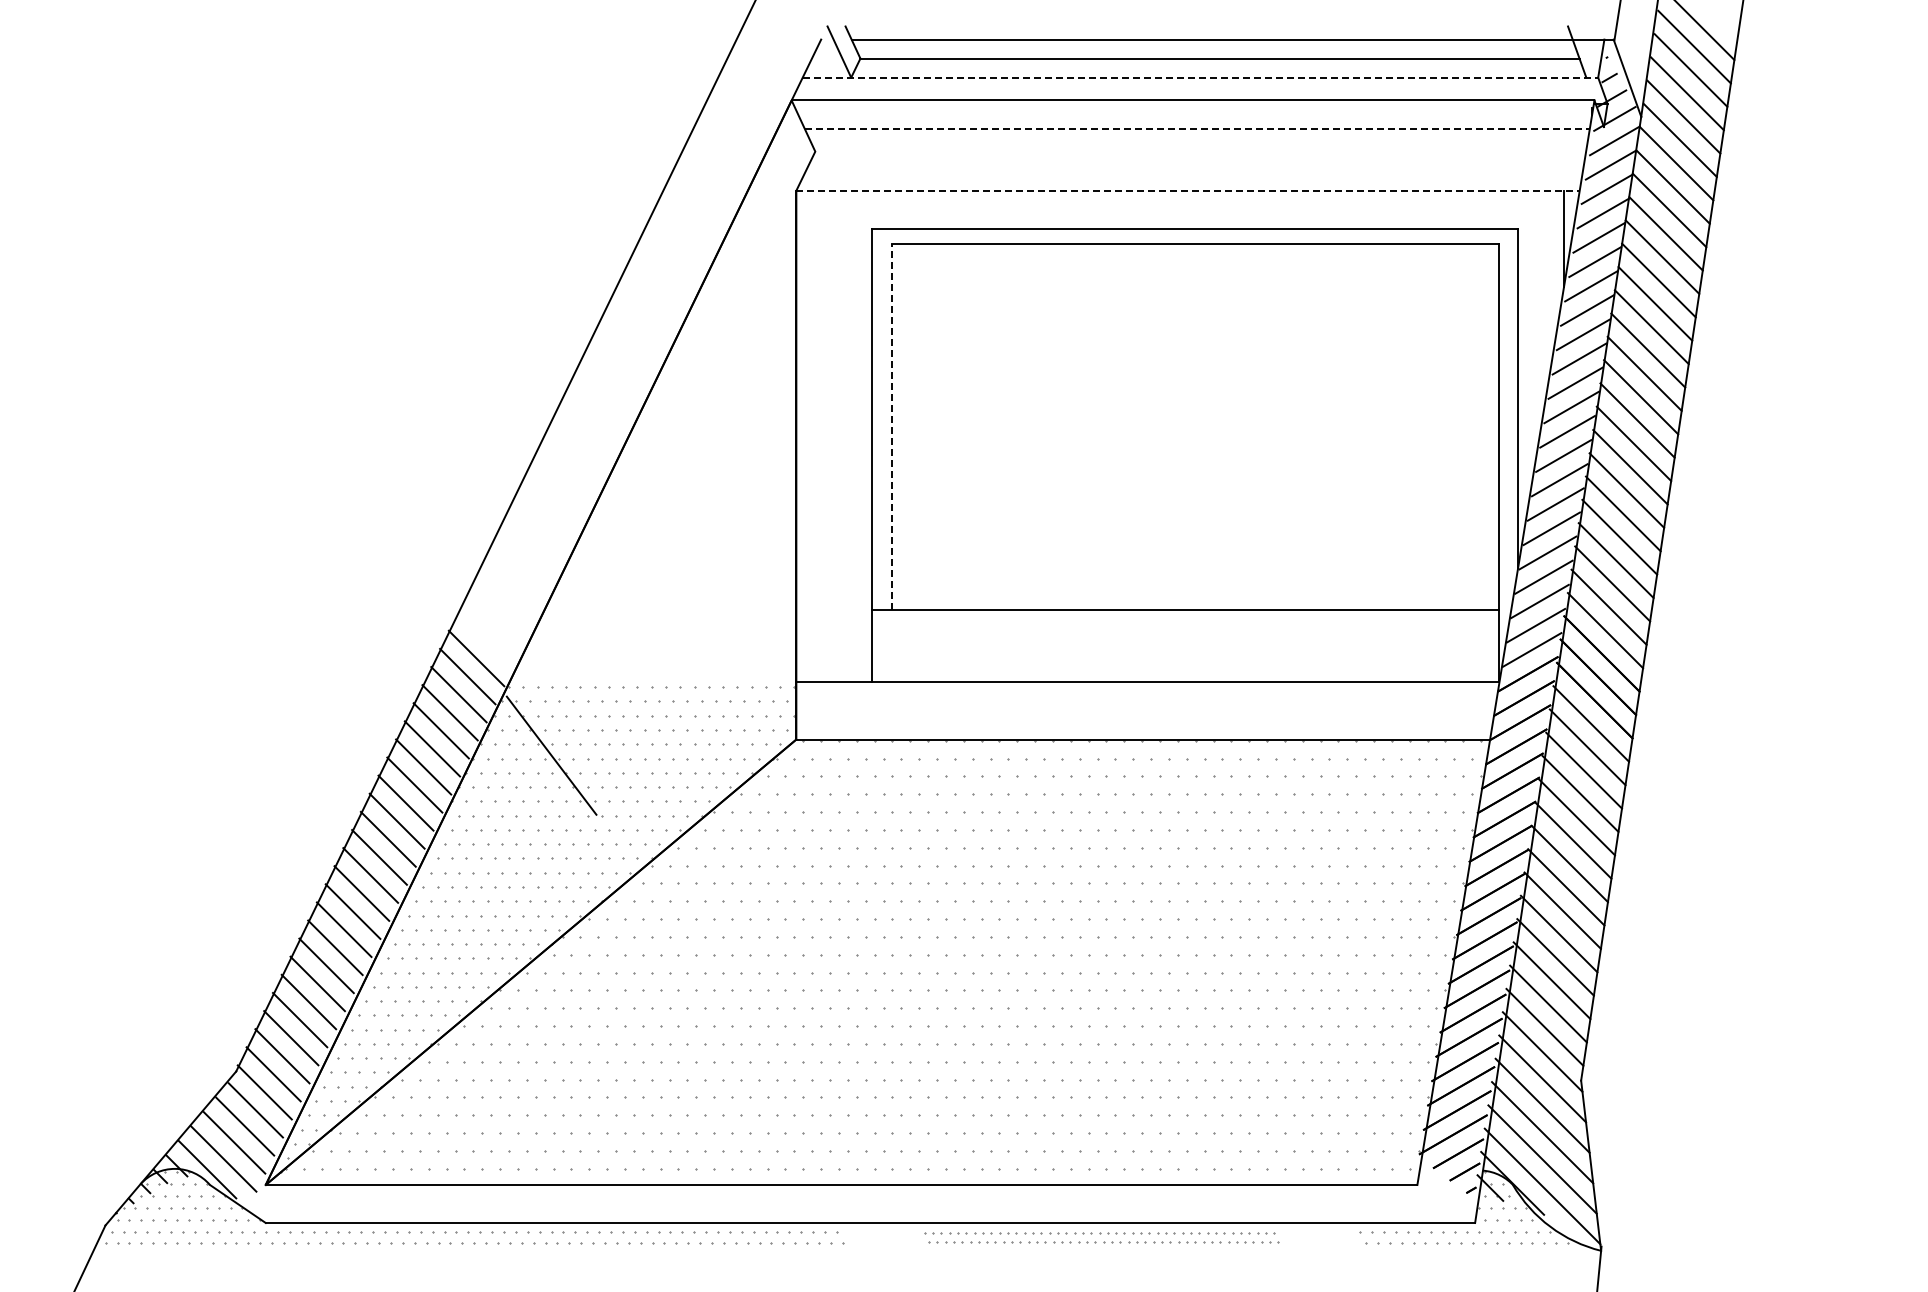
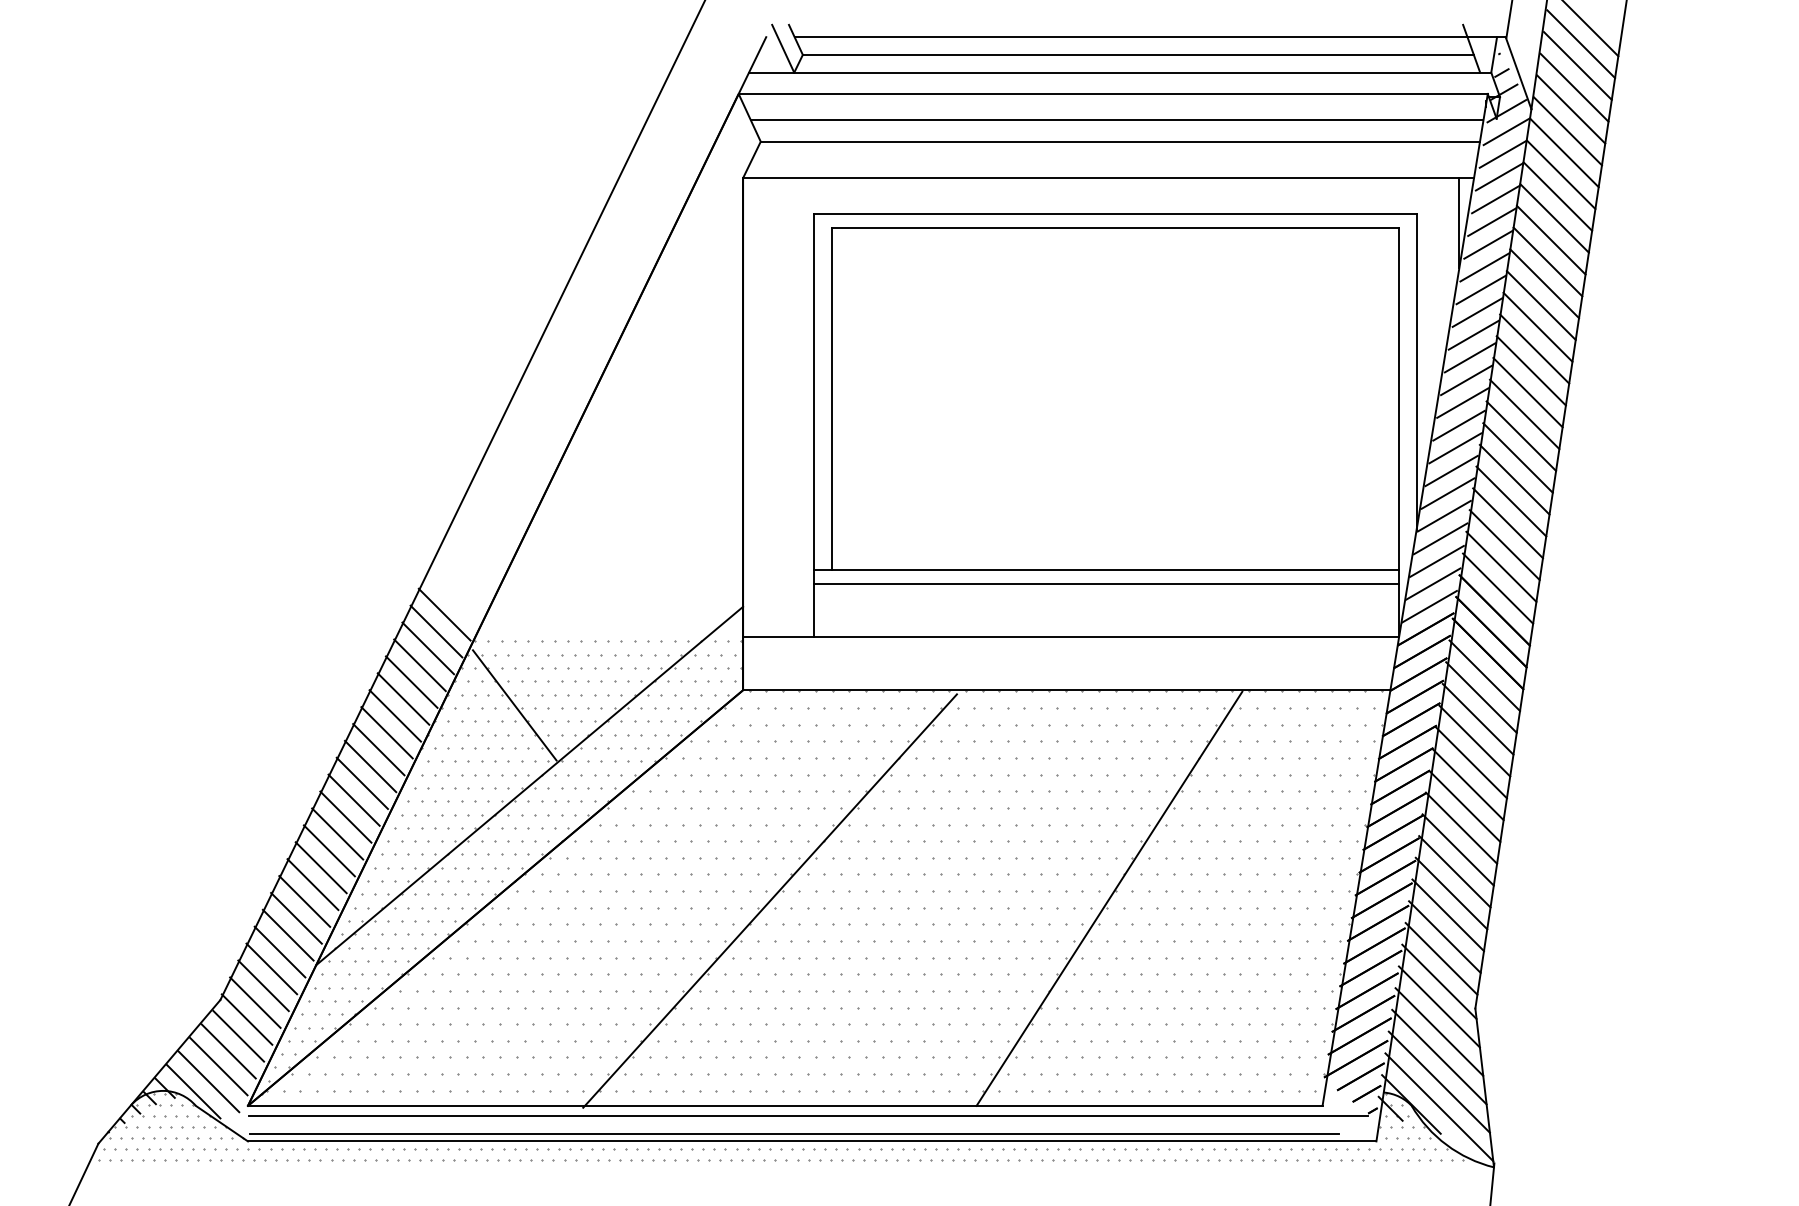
line: (1200, 77) -> (1120, 72), dashed -> solid
line: (1197, 128) -> (1117, 120), dashed -> solid
line: (1200, 151) -> (1120, 141), added
line: (1188, 190) -> (1108, 177), dashed -> solid
line: (891, 426) -> (831, 398), dashed -> solid
line: (1185, 625) -> (1106, 583), added
line: (567, 842) -> (529, 786), added
line: (1188, 962) -> (1108, 898), added
line: (825, 964) -> (770, 900), added
line: (866, 1196) -> (808, 1116), added
line: (851, 1215) -> (794, 1134), added
part: (1101, 1237) -> (1027, 1154), size x1.43

